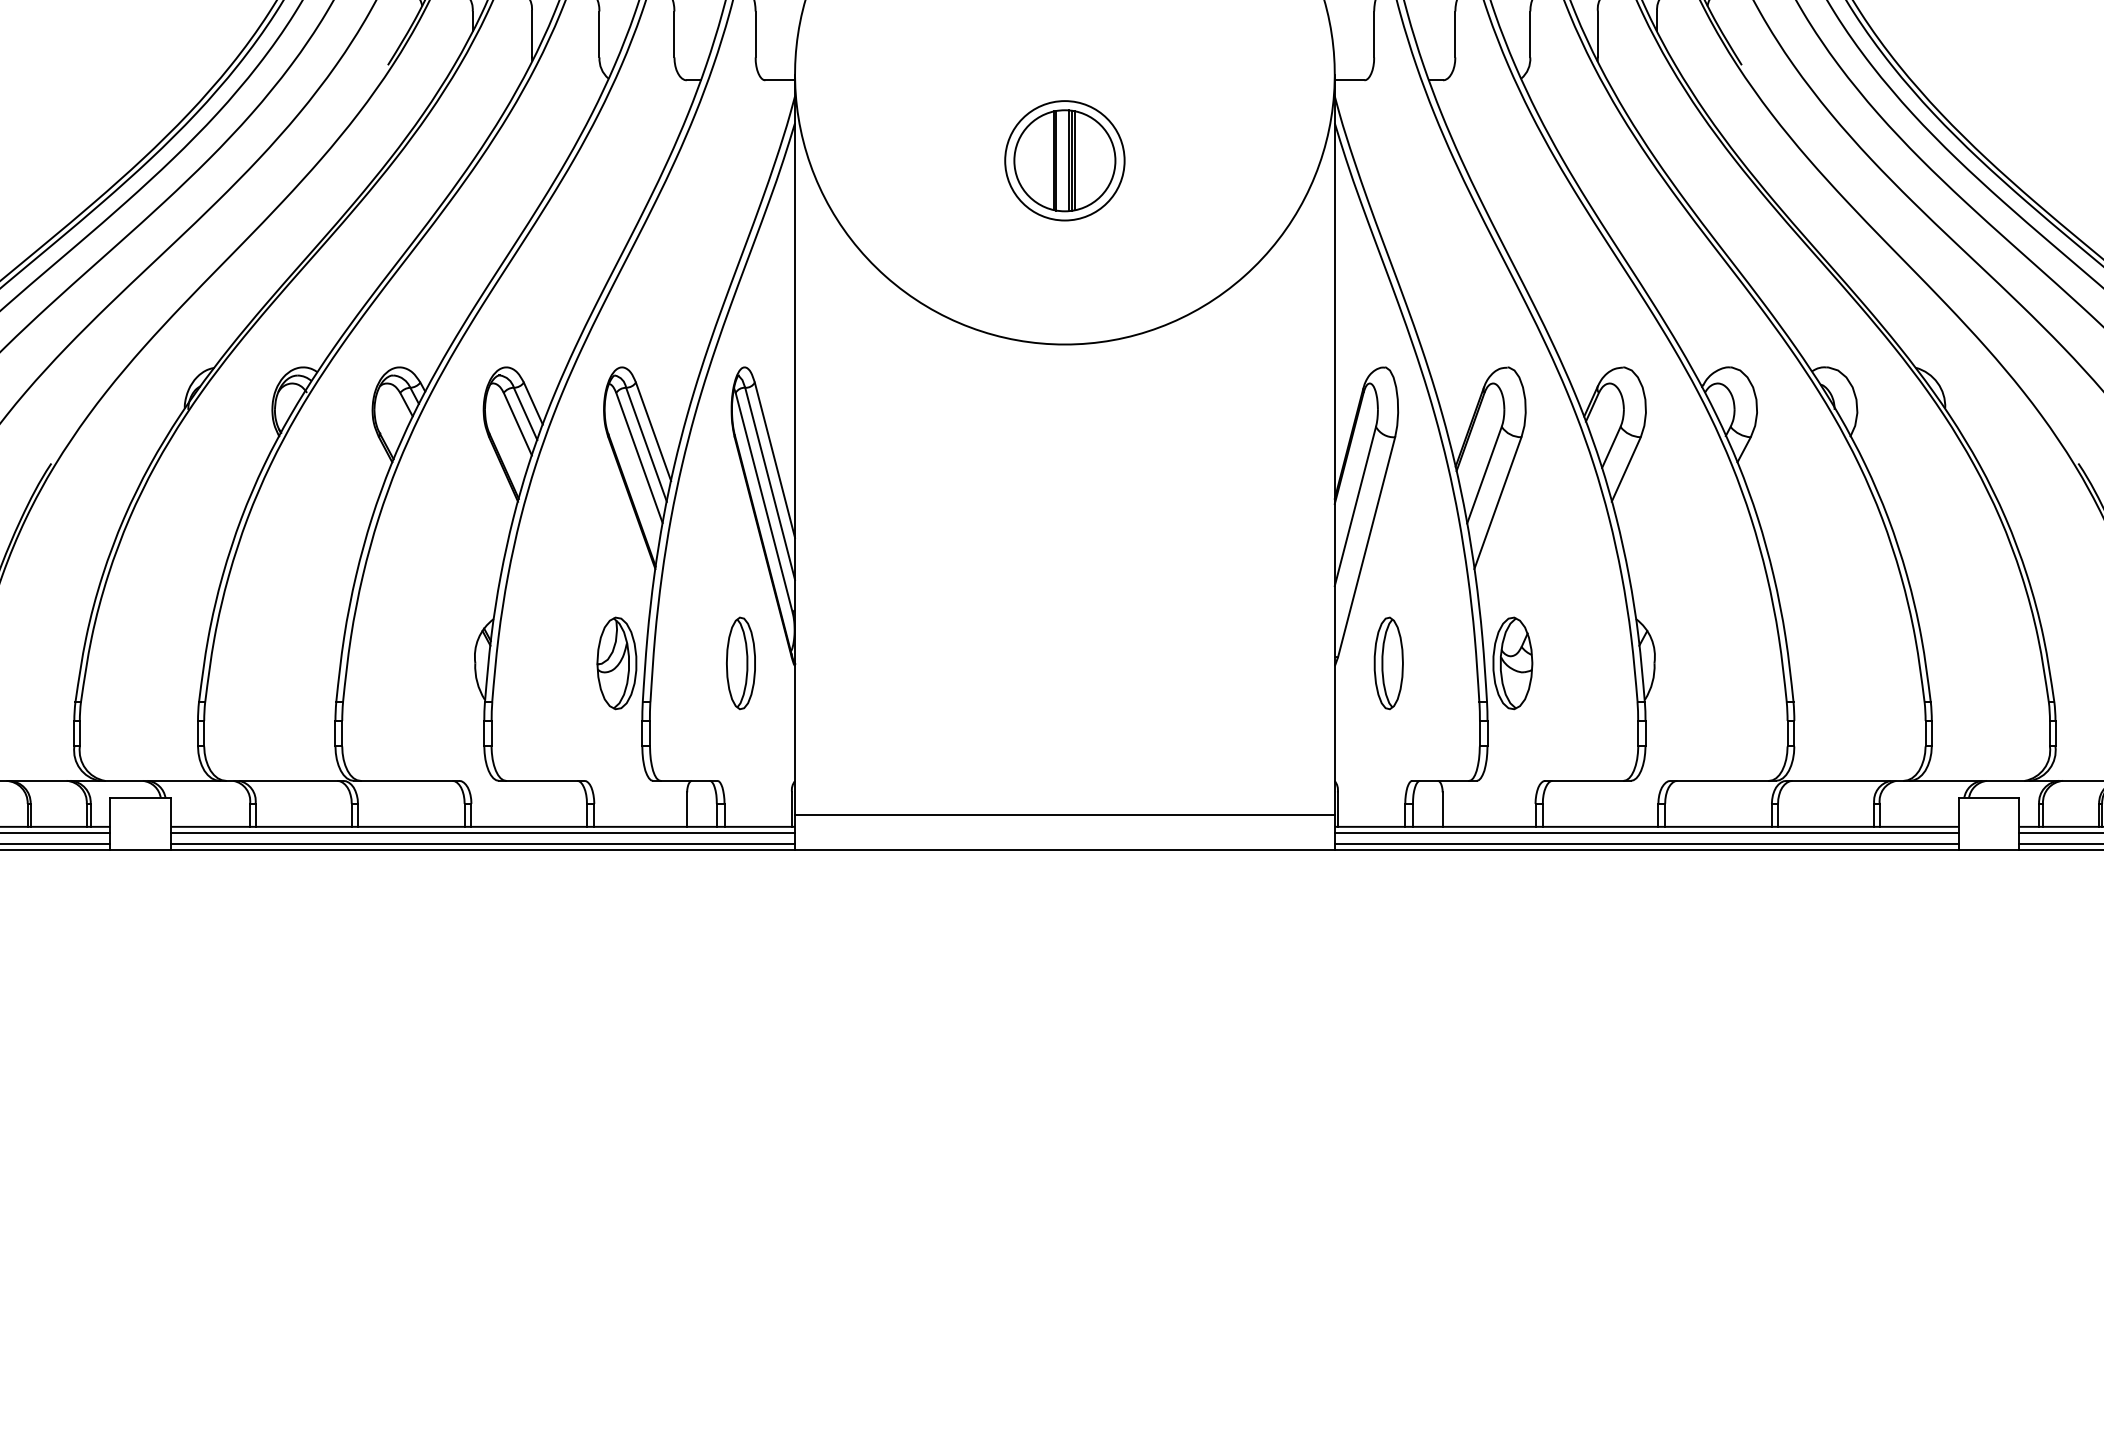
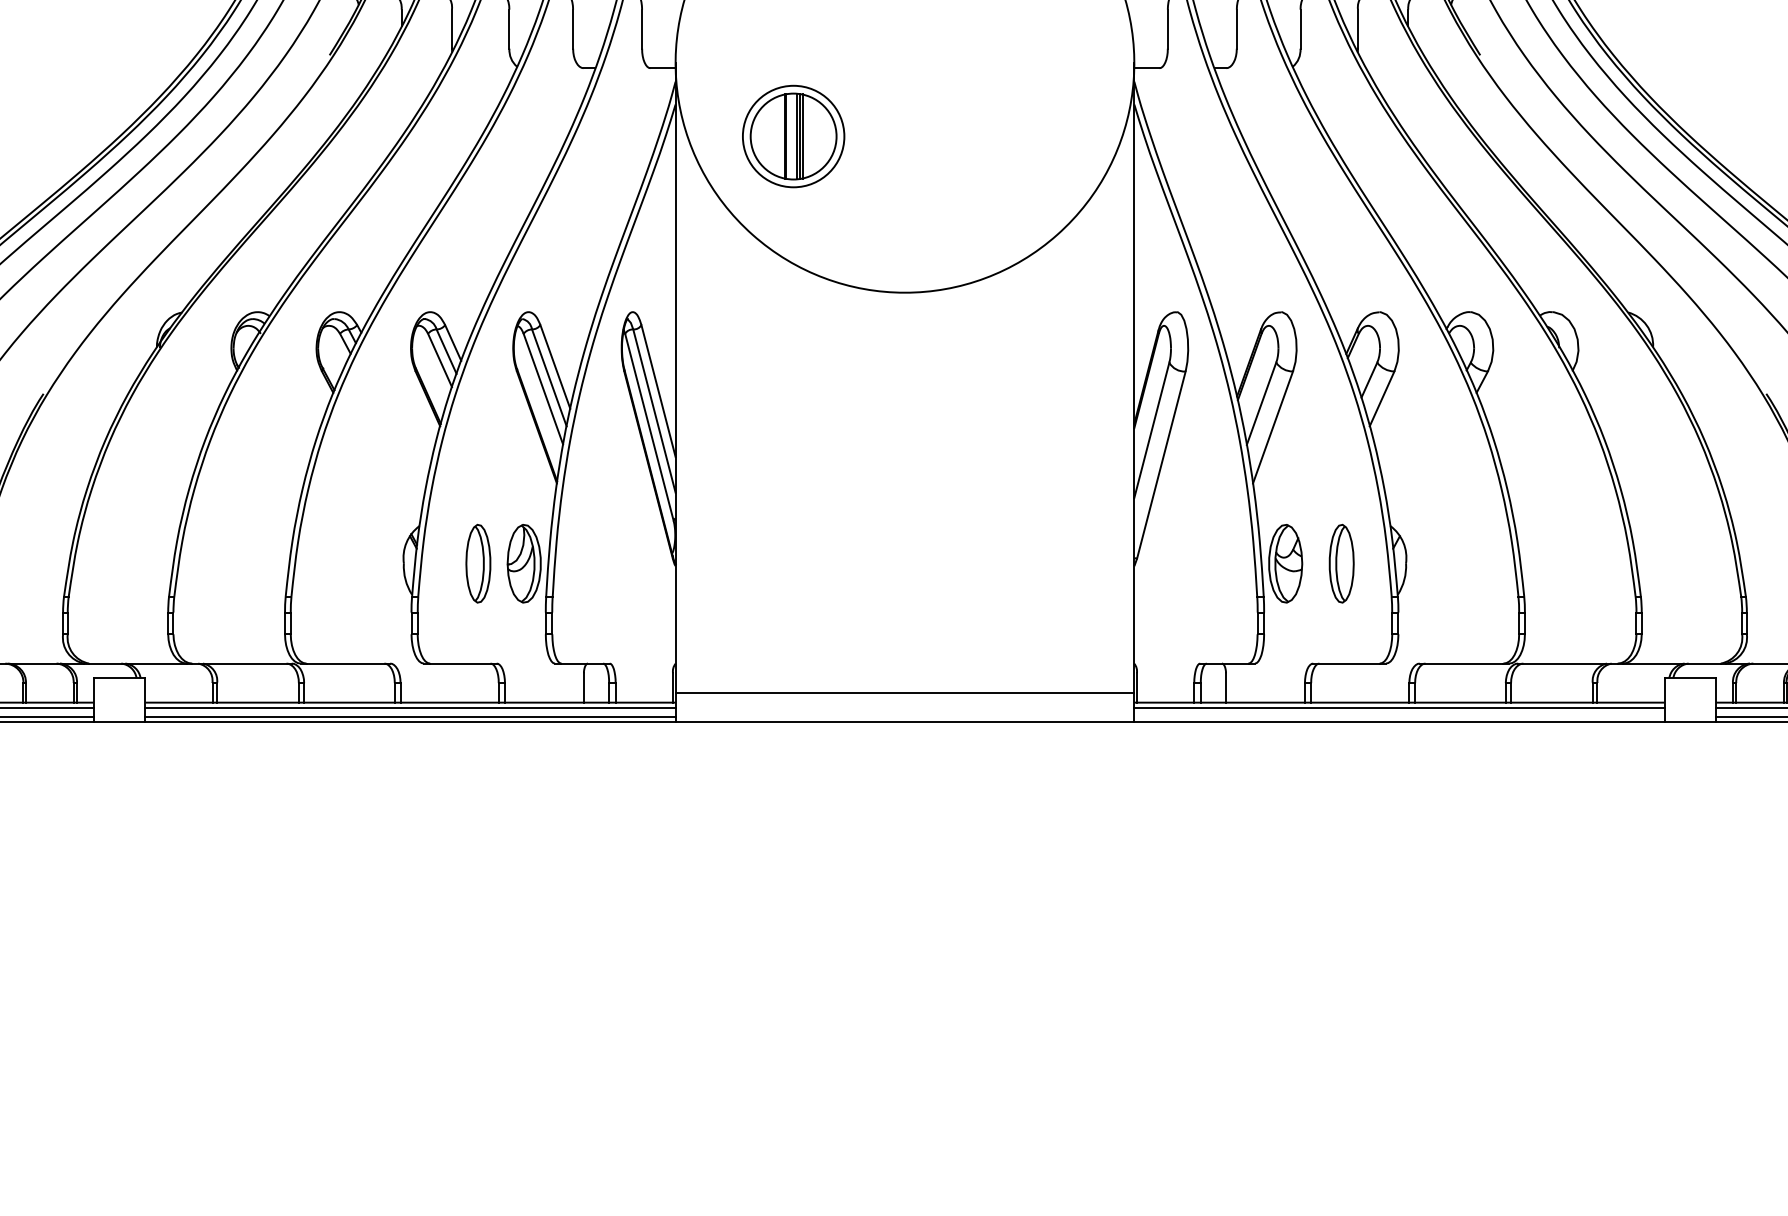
part: (1064, 160) -> (793, 136), moved
part: (740, 663) -> (477, 563), moved
part: (1388, 663) -> (1341, 563), moved
line: (1646, 844) -> (1399, 717), removed

